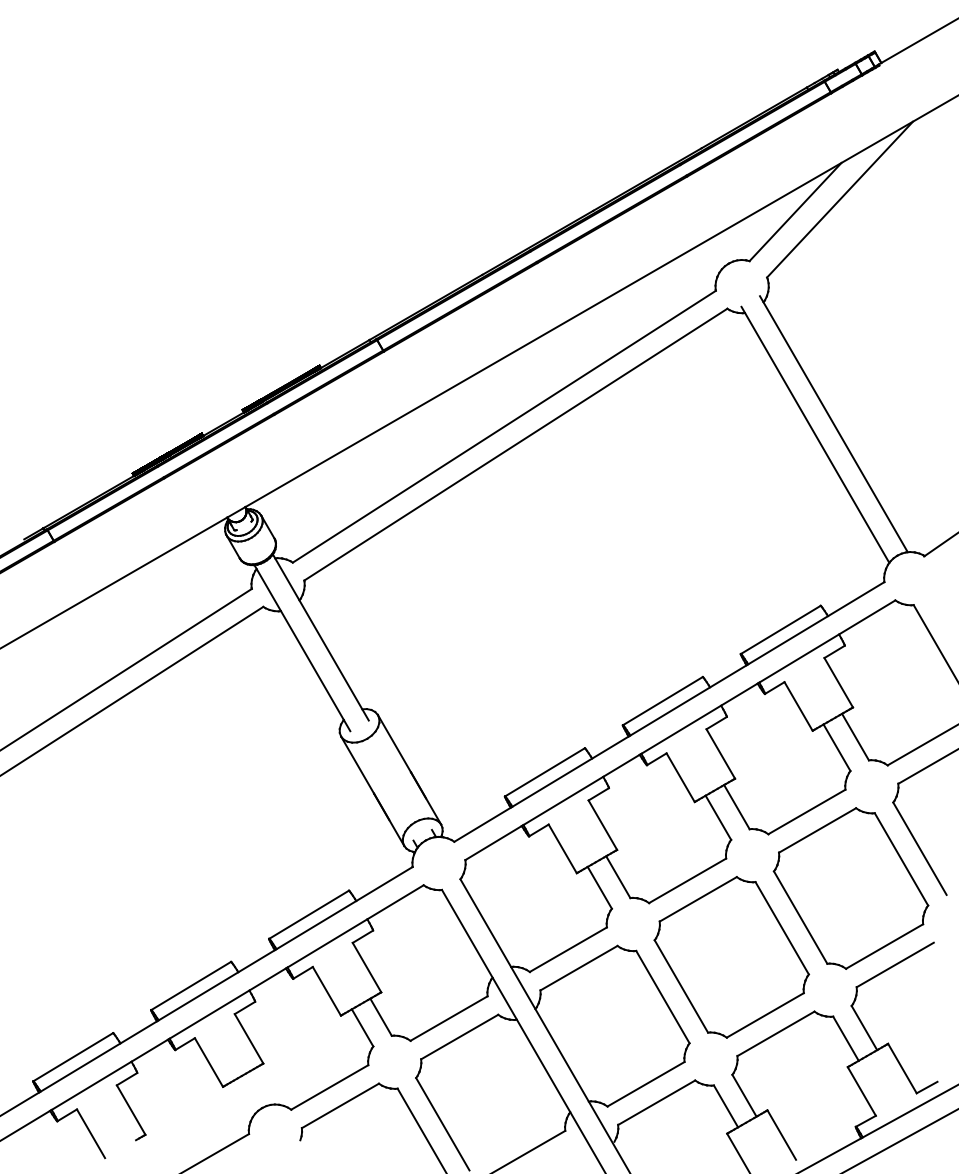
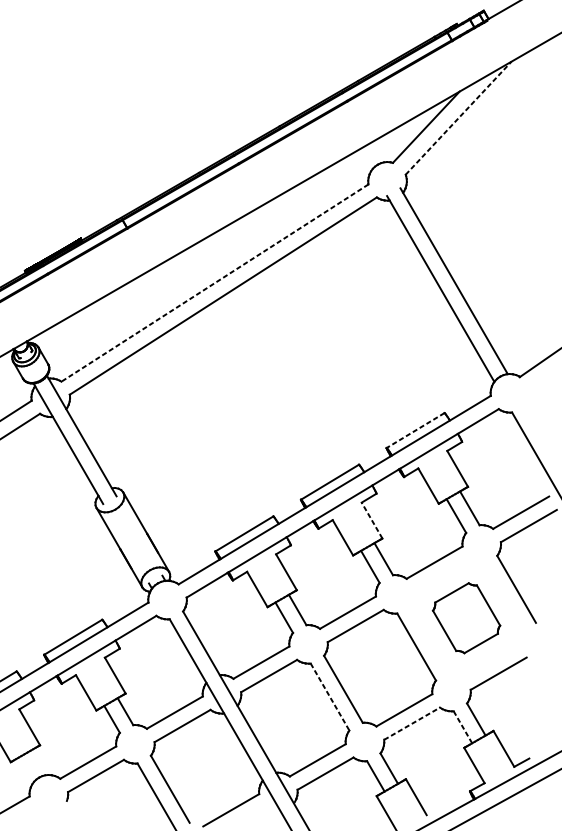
line: (840, 199) -> (458, 118), solid -> dashed
line: (503, 427) -> (214, 283), solid -> dashed
line: (780, 629) -> (415, 430), solid -> dashed
line: (720, 753) -> (371, 520), solid -> dashed
part: (850, 888) -> (466, 618), size x0.6
line: (663, 997) -> (330, 697), solid -> dashed
line: (776, 1033) -> (412, 723), solid -> dashed
line: (845, 1038) -> (462, 727), solid -> dashed

